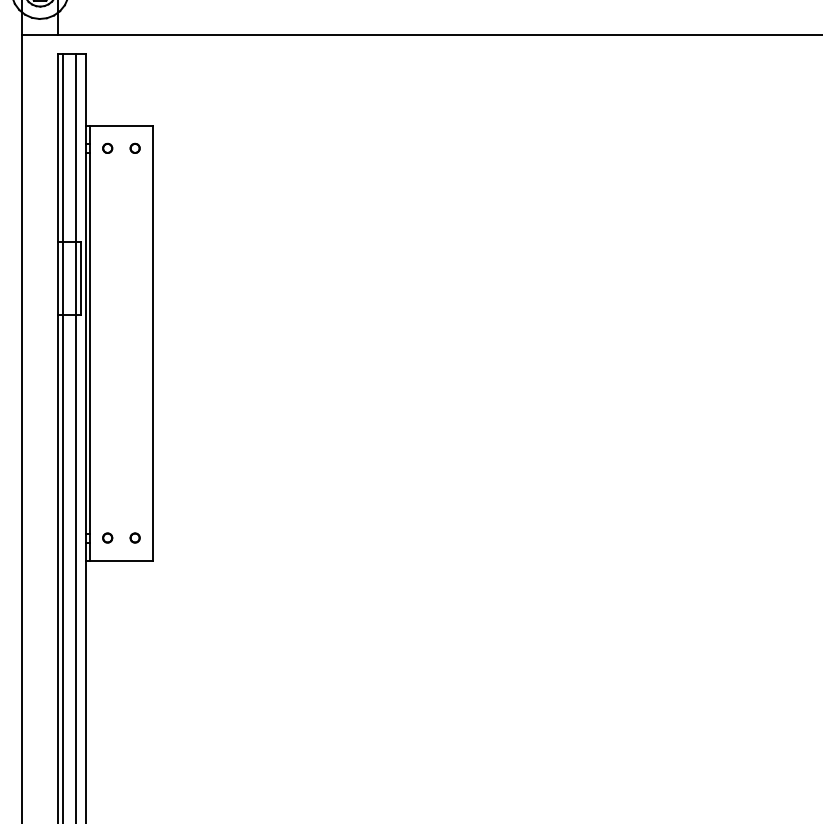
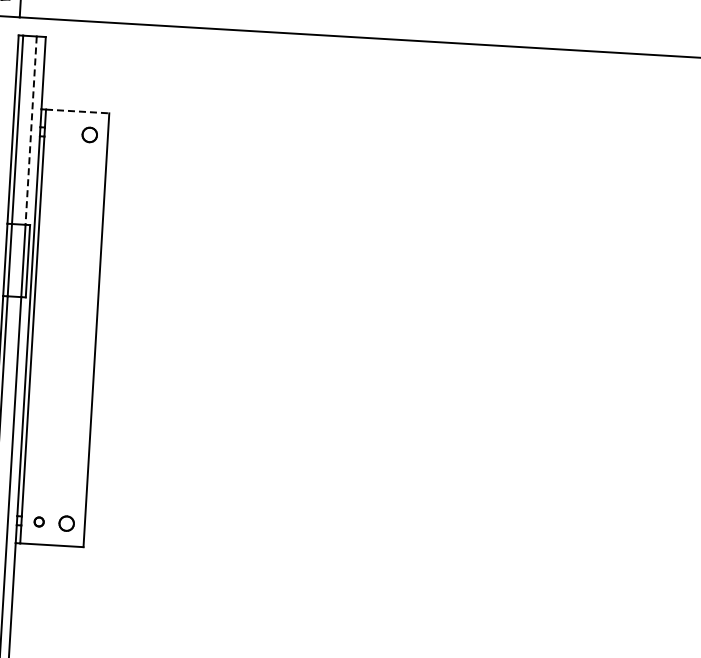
line: (121, 125) -> (77, 111), solid -> dashed
part: (107, 147) -> (62, 132), removed
part: (134, 147) -> (89, 133), size x1.6
line: (76, 148) -> (31, 131), solid -> dashed
part: (134, 537) -> (65, 523), size x1.6

